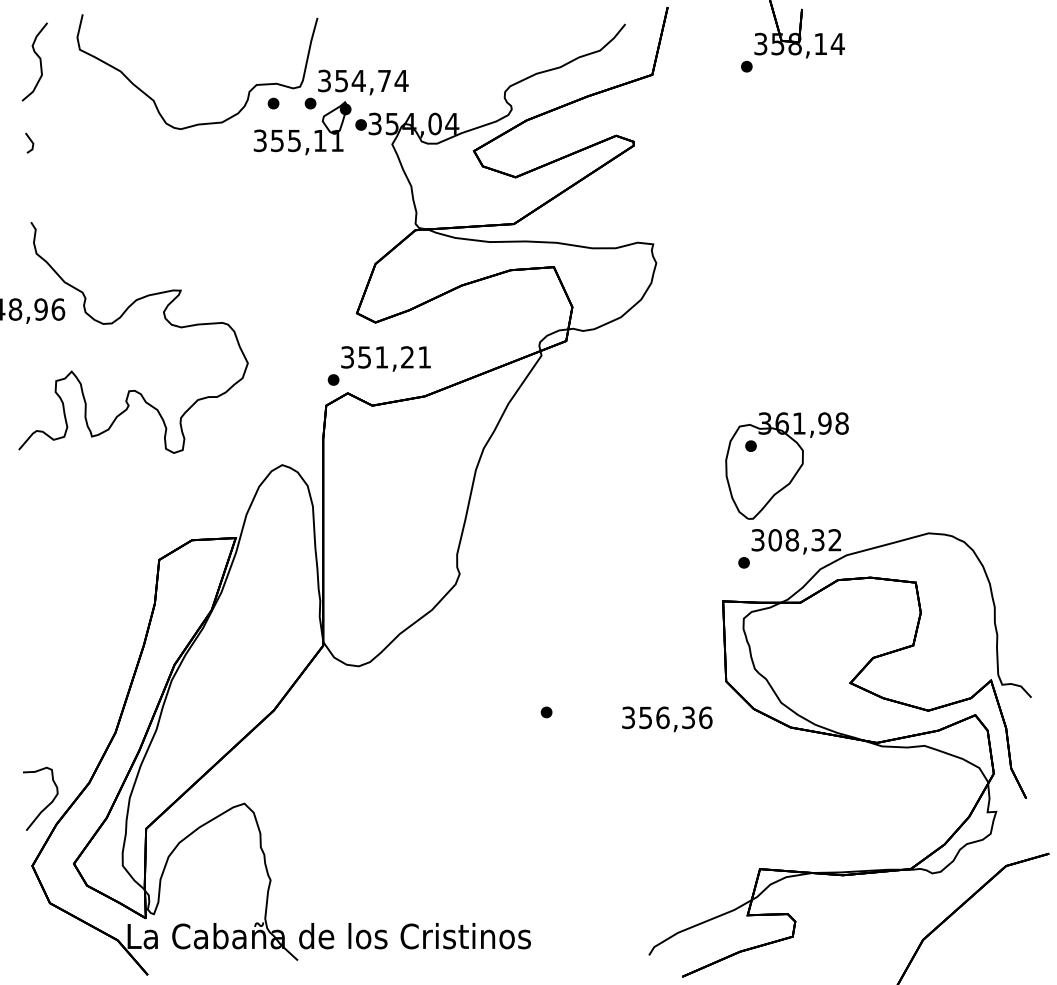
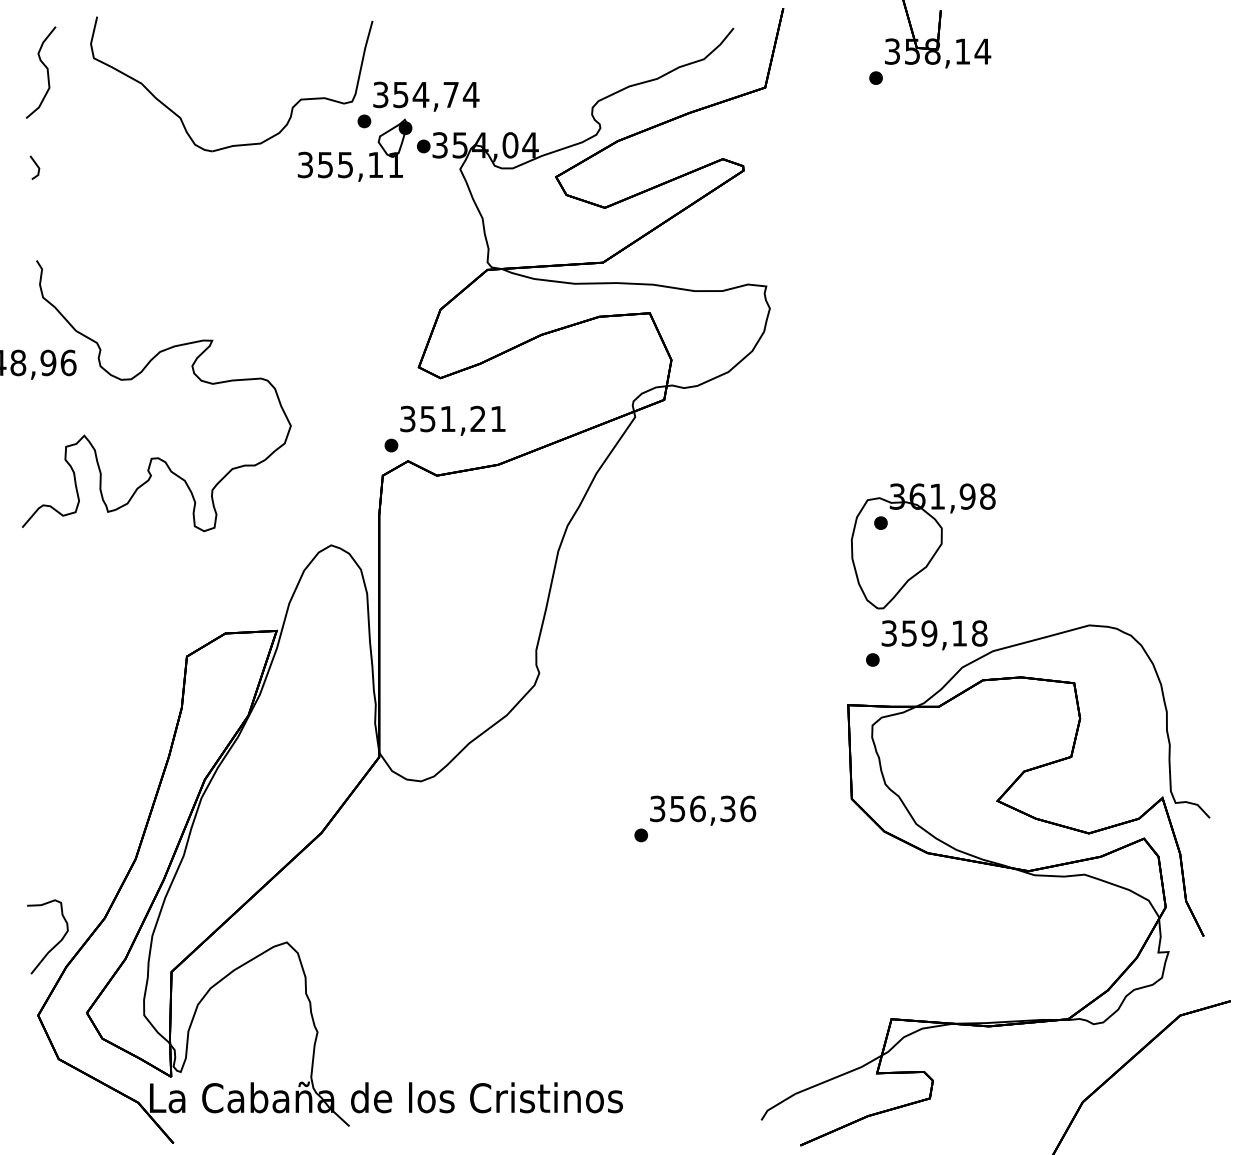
part: (273, 103) -> (320, 121), removed
text: (804, 540) -> (943, 633), 308,32 -> 359,18
text: (667, 719) -> (703, 810), moved

